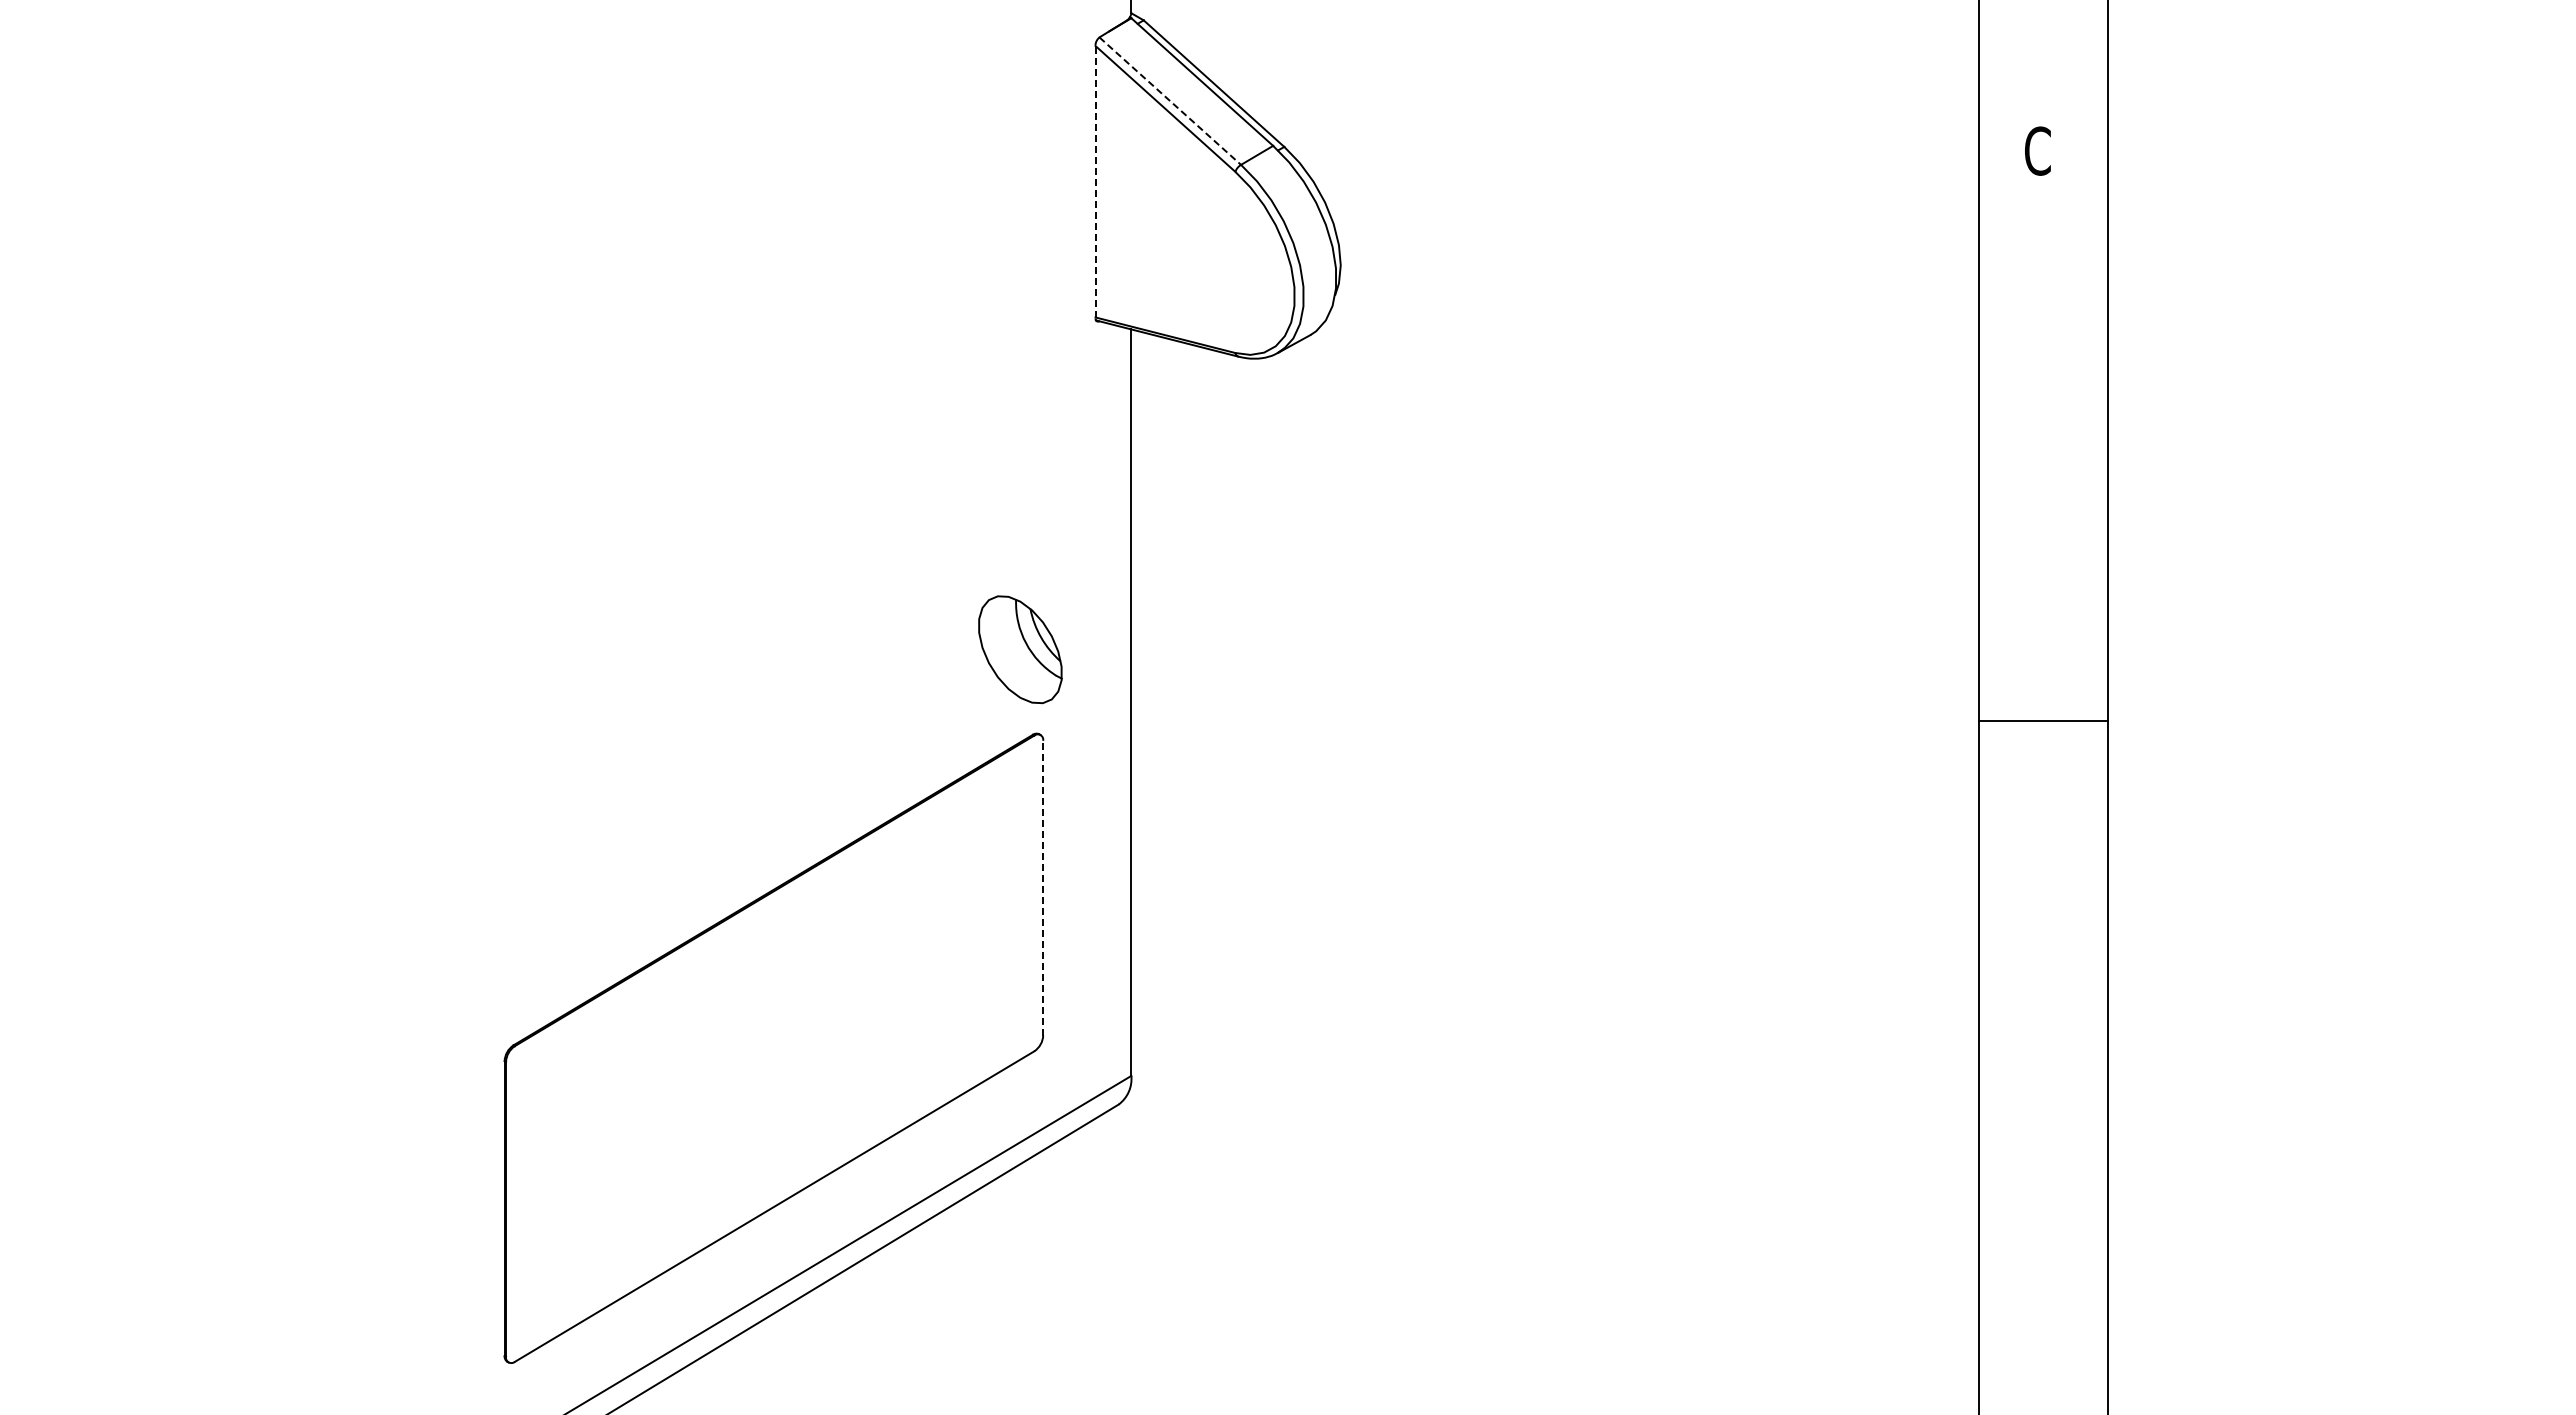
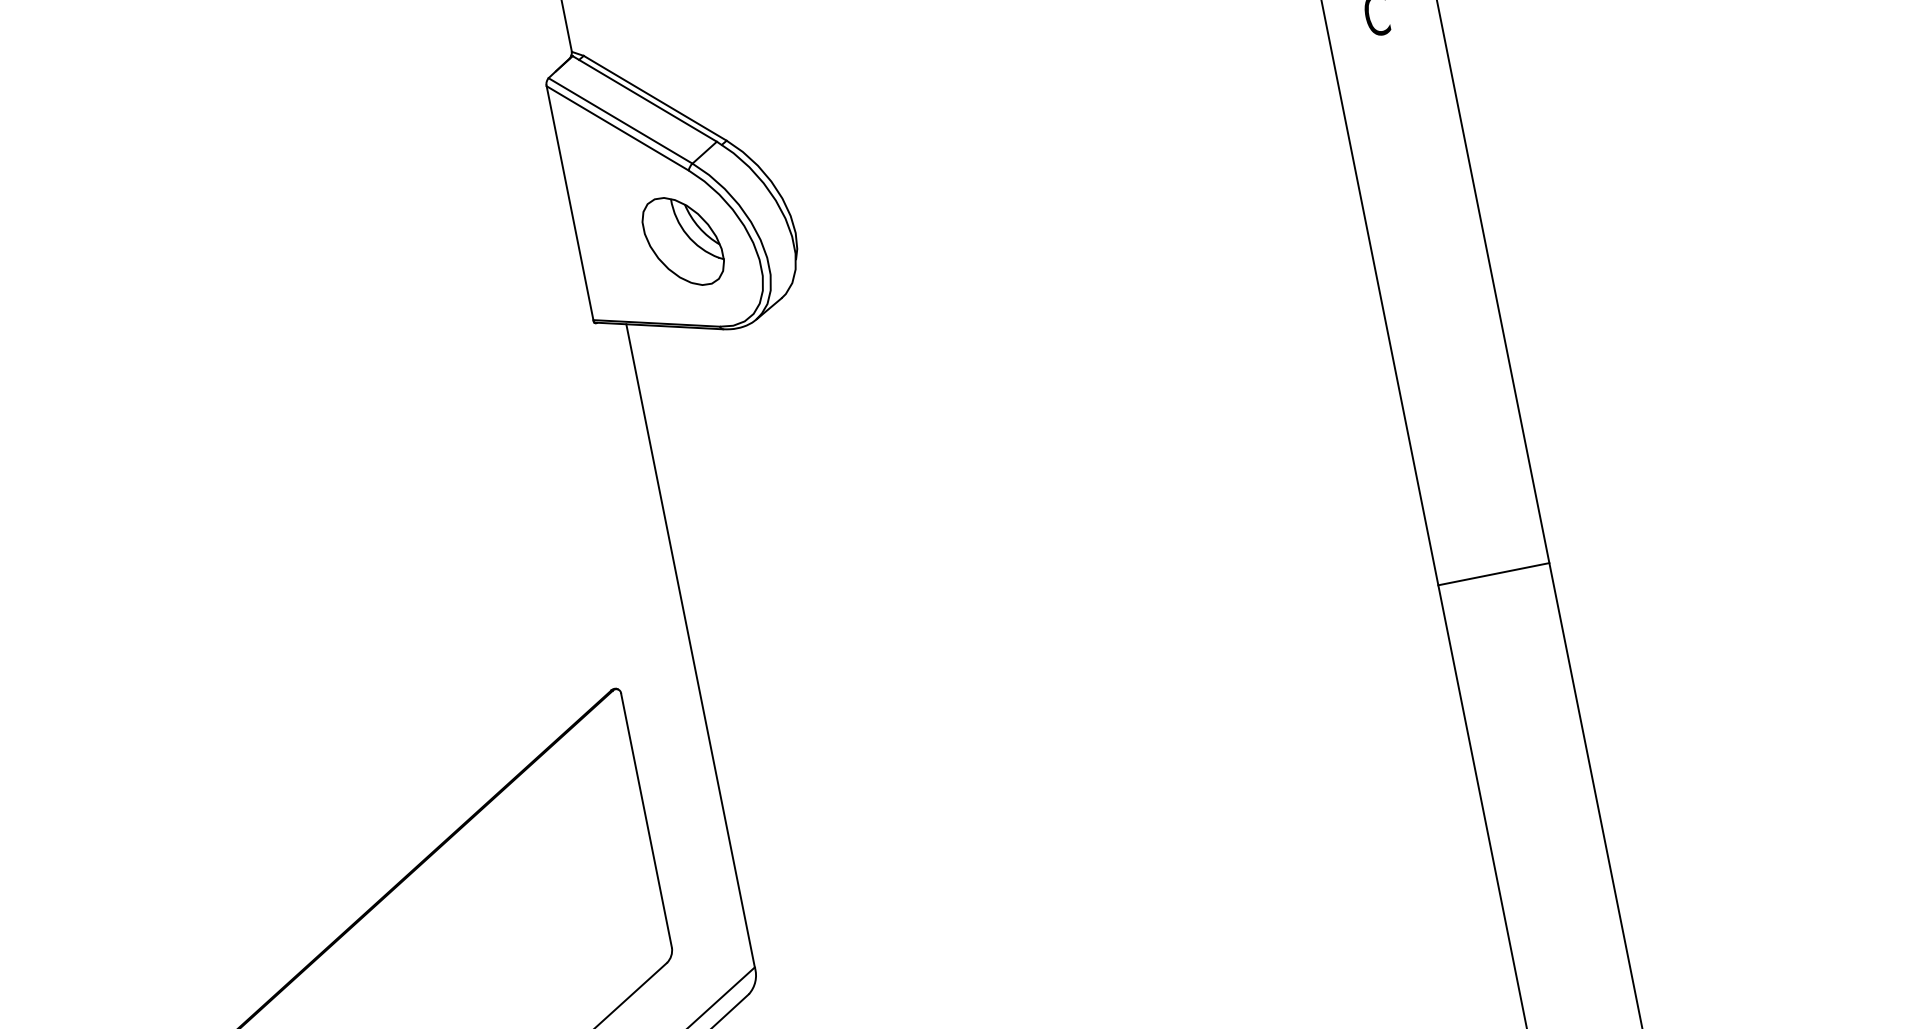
line: (1170, 101) -> (620, 121), dashed -> solid
line: (1095, 181) -> (569, 203), dashed -> solid
part: (1020, 649) -> (683, 241), moved
line: (2043, 720) -> (1493, 573), moved
line: (1043, 887) -> (646, 820), dashed -> solid

